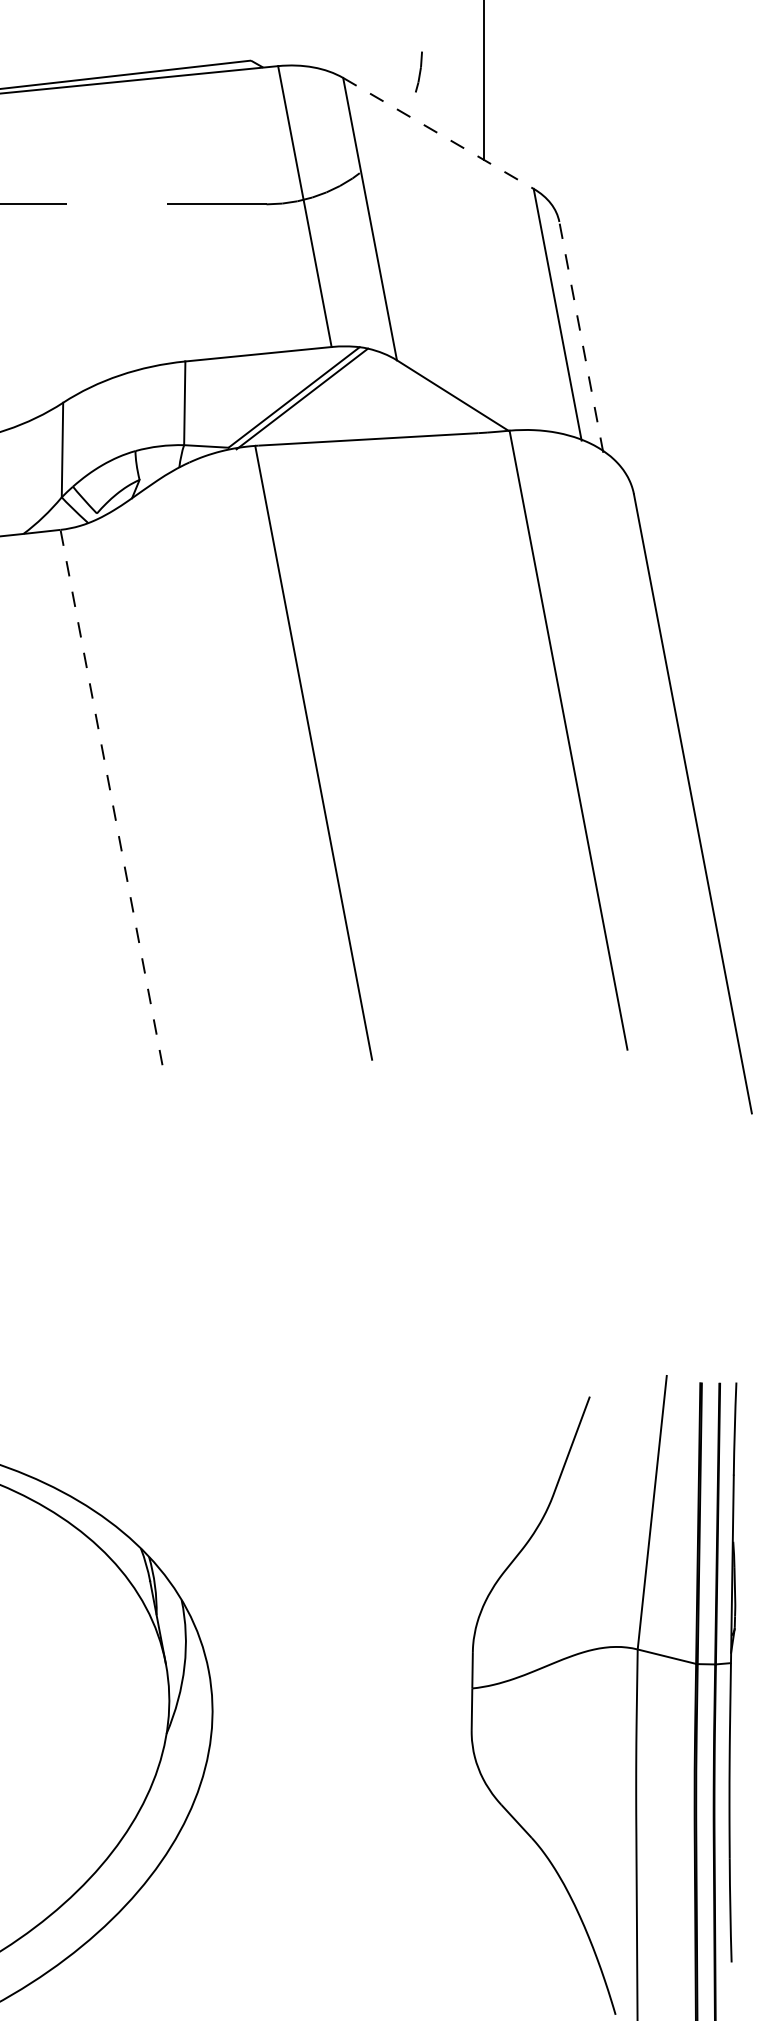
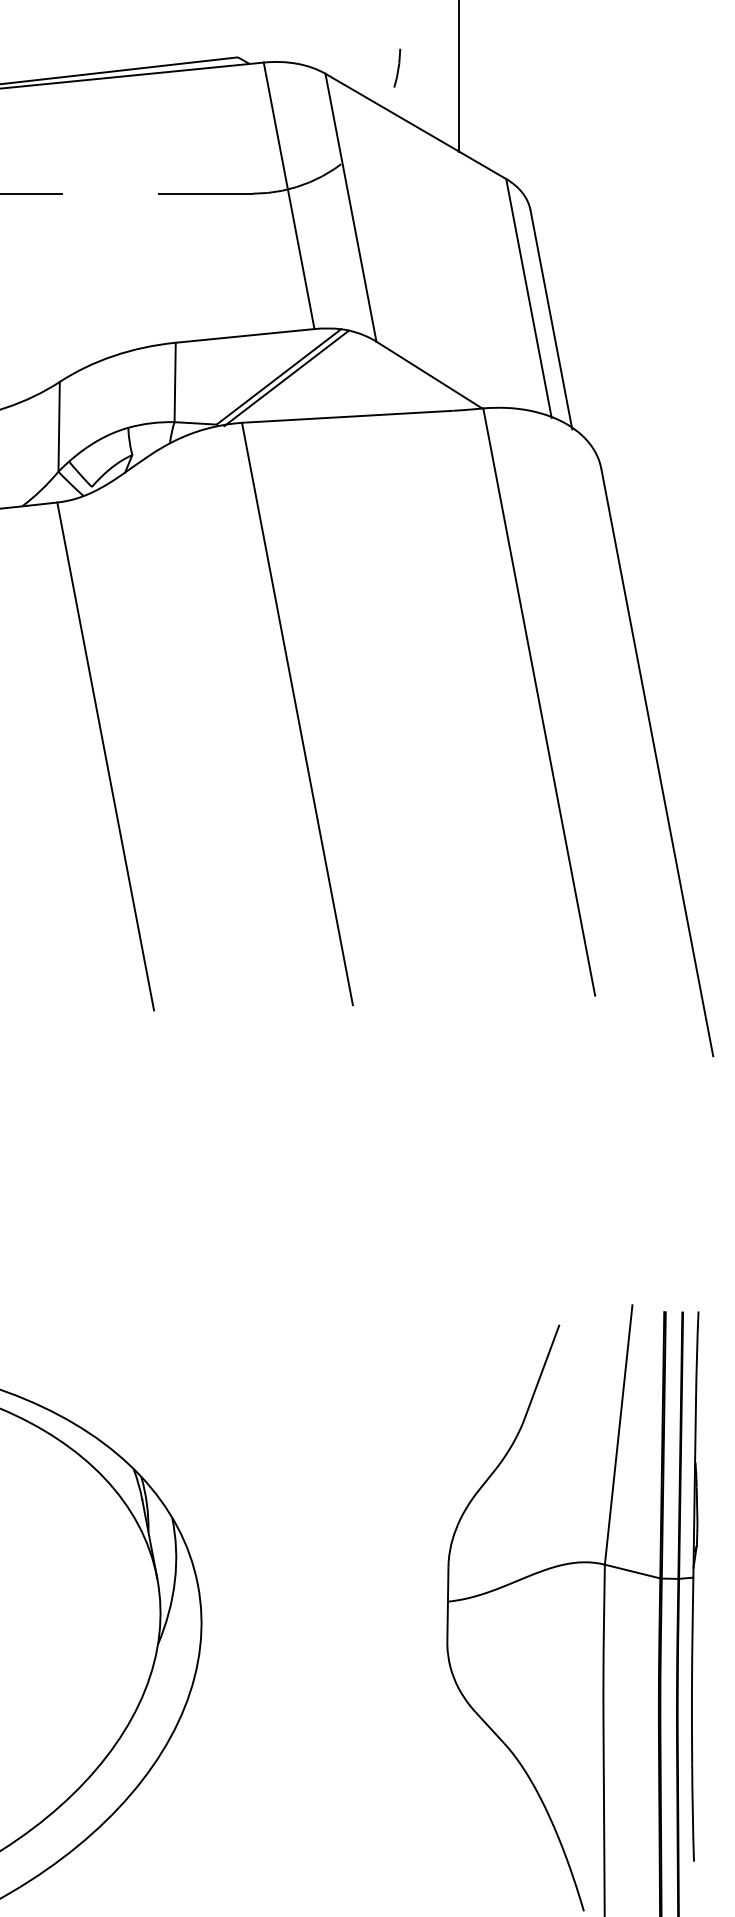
line: (438, 133) -> (415, 126), dashed -> solid
line: (581, 336) -> (551, 319), dashed -> solid
line: (111, 797) -> (105, 756), dashed -> solid

